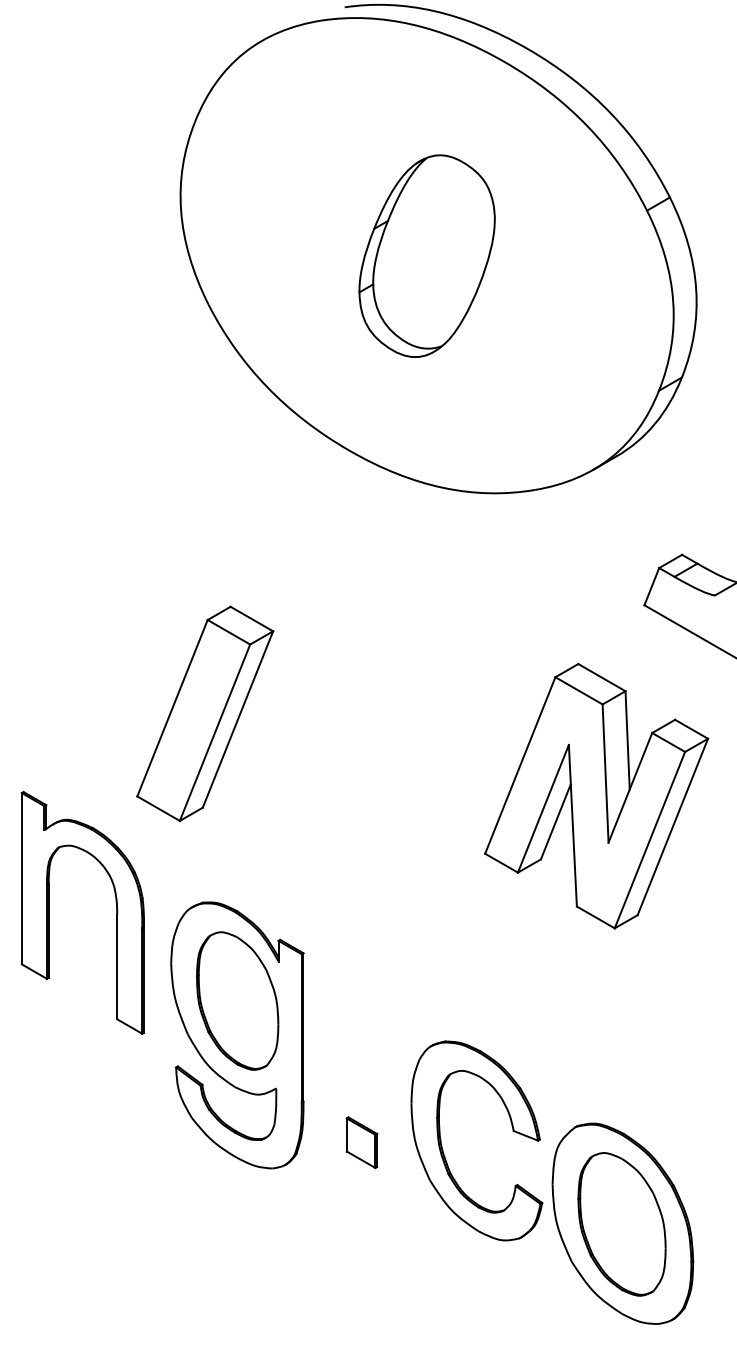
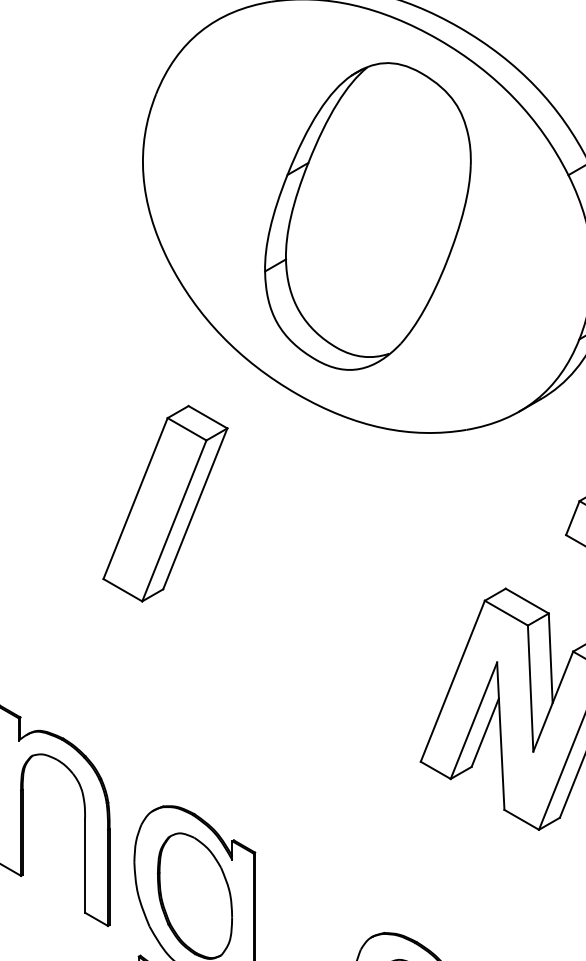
part: (426, 256) -> (367, 216), size x1.67
part: (205, 713) -> (165, 503), moved

